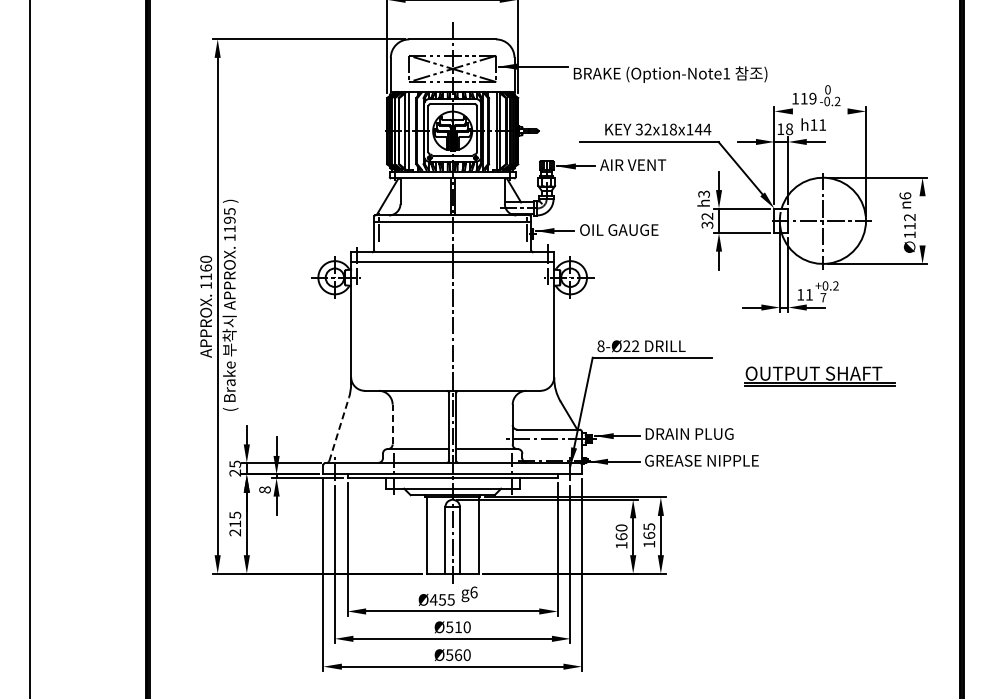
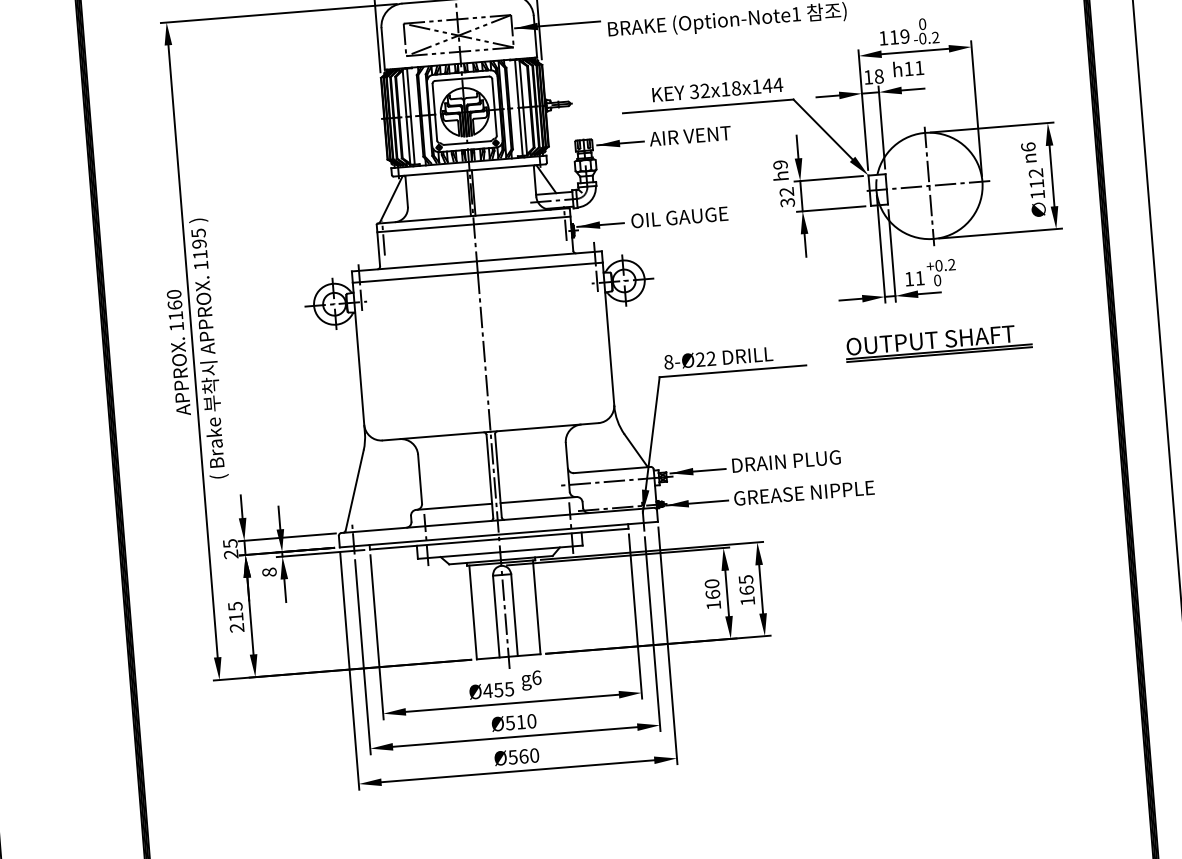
line: (819, 111) -> (914, 51), added
text: (703, 193) -> (779, 164), h3 -> h9
line: (922, 220) -> (1051, 175), added
text: (823, 297) -> (937, 280), 7 -> 0
part: (819, 376) -> (937, 343), moved
line: (392, 424) -> (419, 479), dashed -> solid
line: (339, 428) -> (355, 489), dashed -> solid

